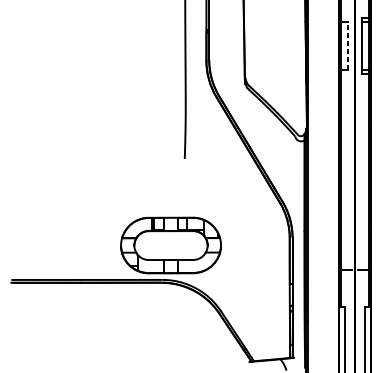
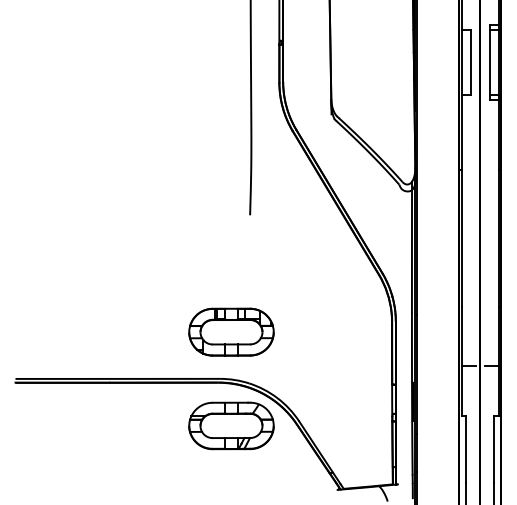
line: (347, 46) -> (470, 62), dashed -> solid
part: (171, 244) -> (231, 331), size x0.62
part: (171, 314) -> (231, 425), added

